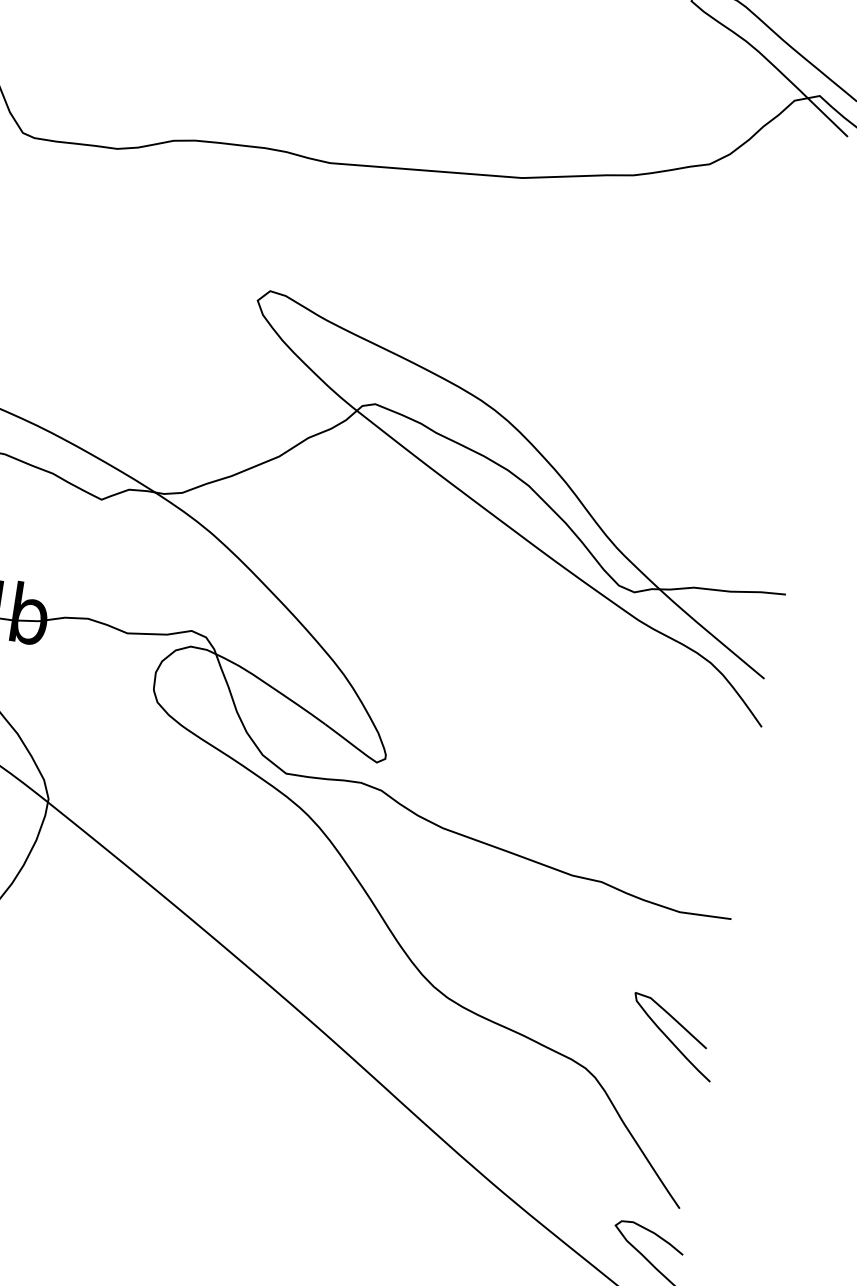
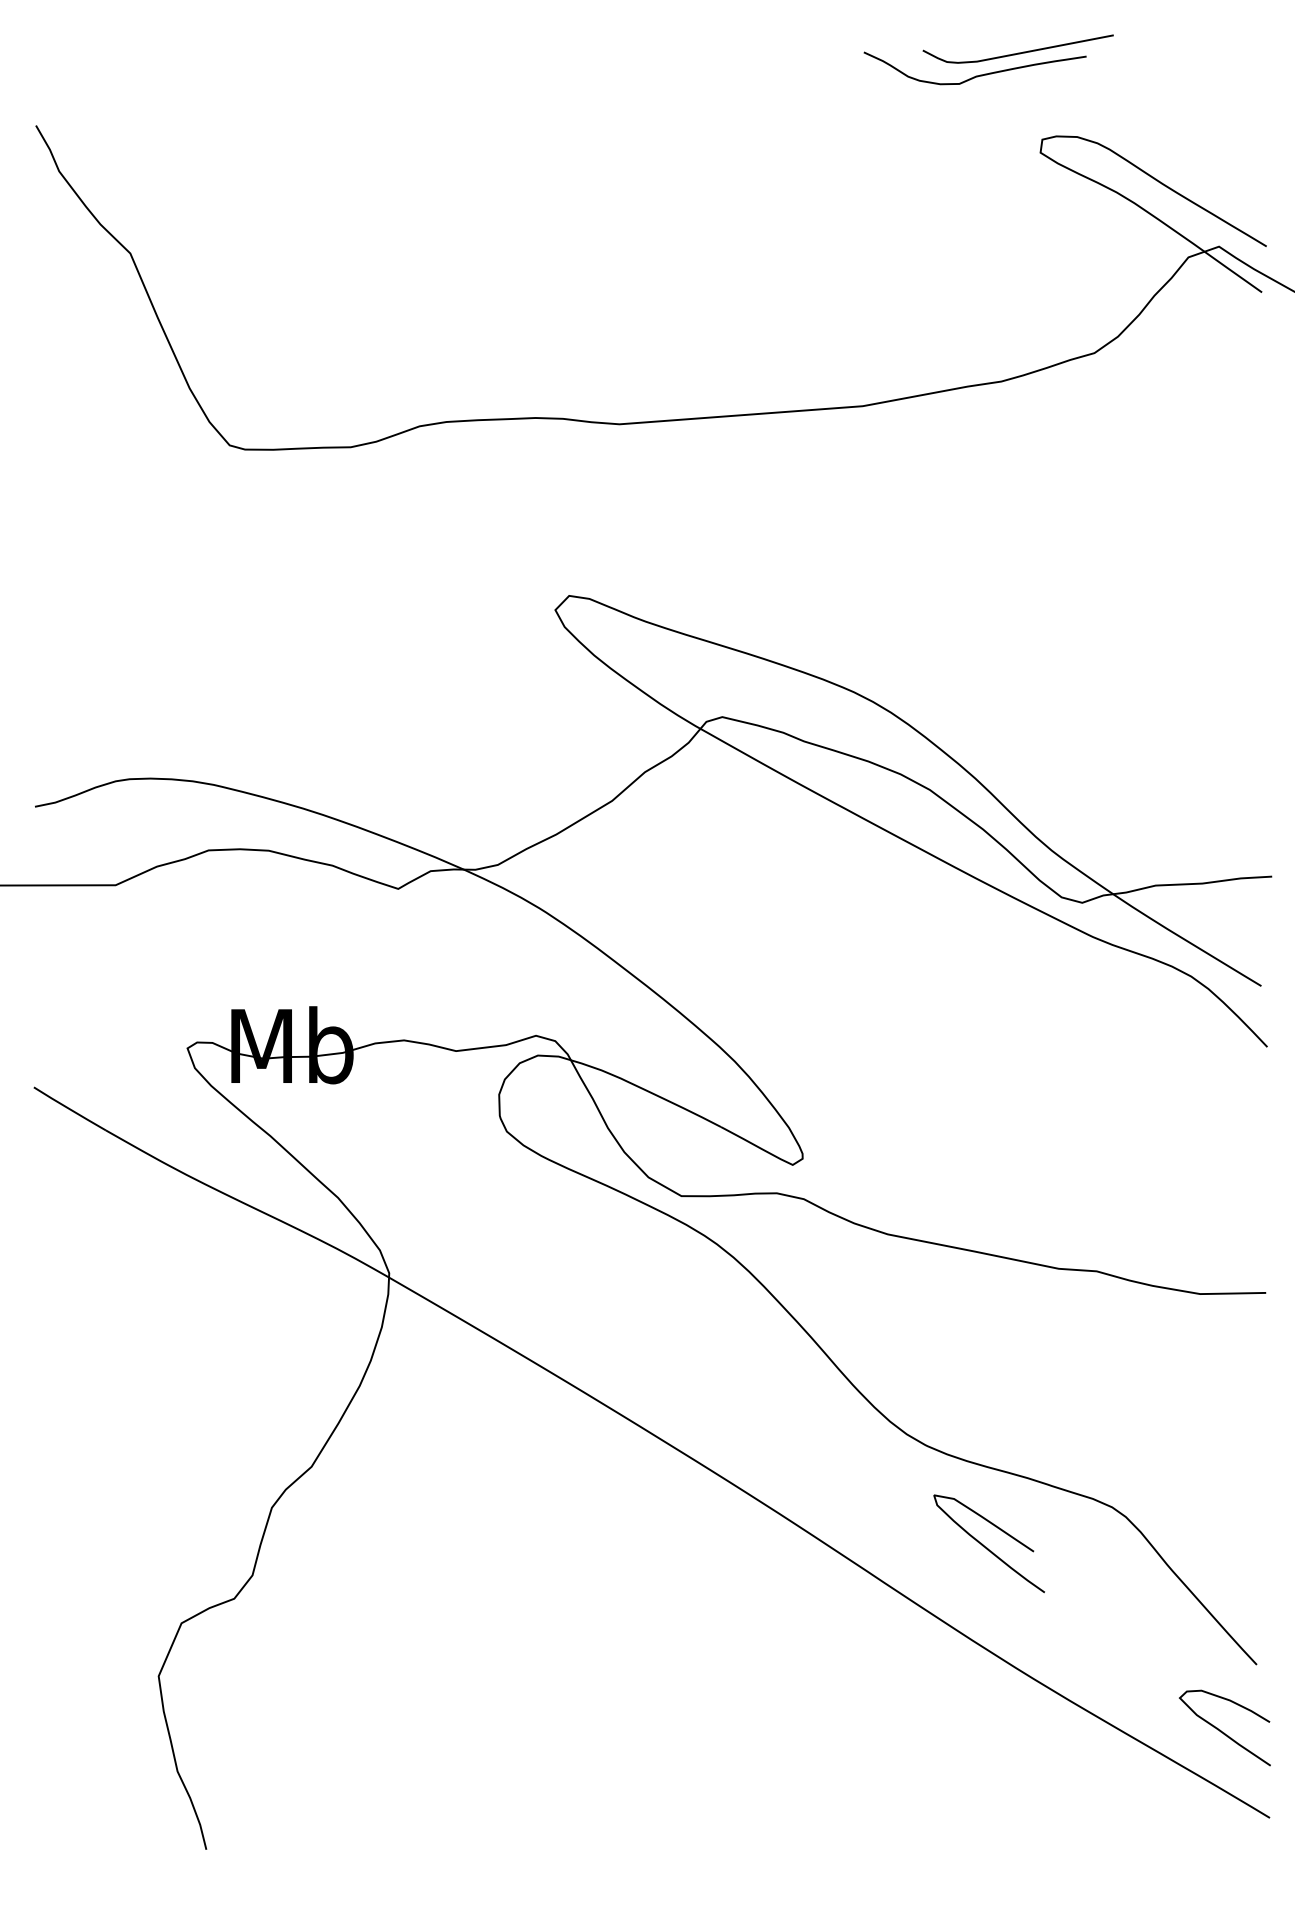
curve: (670, 1039) -> (987, 1547), moved

